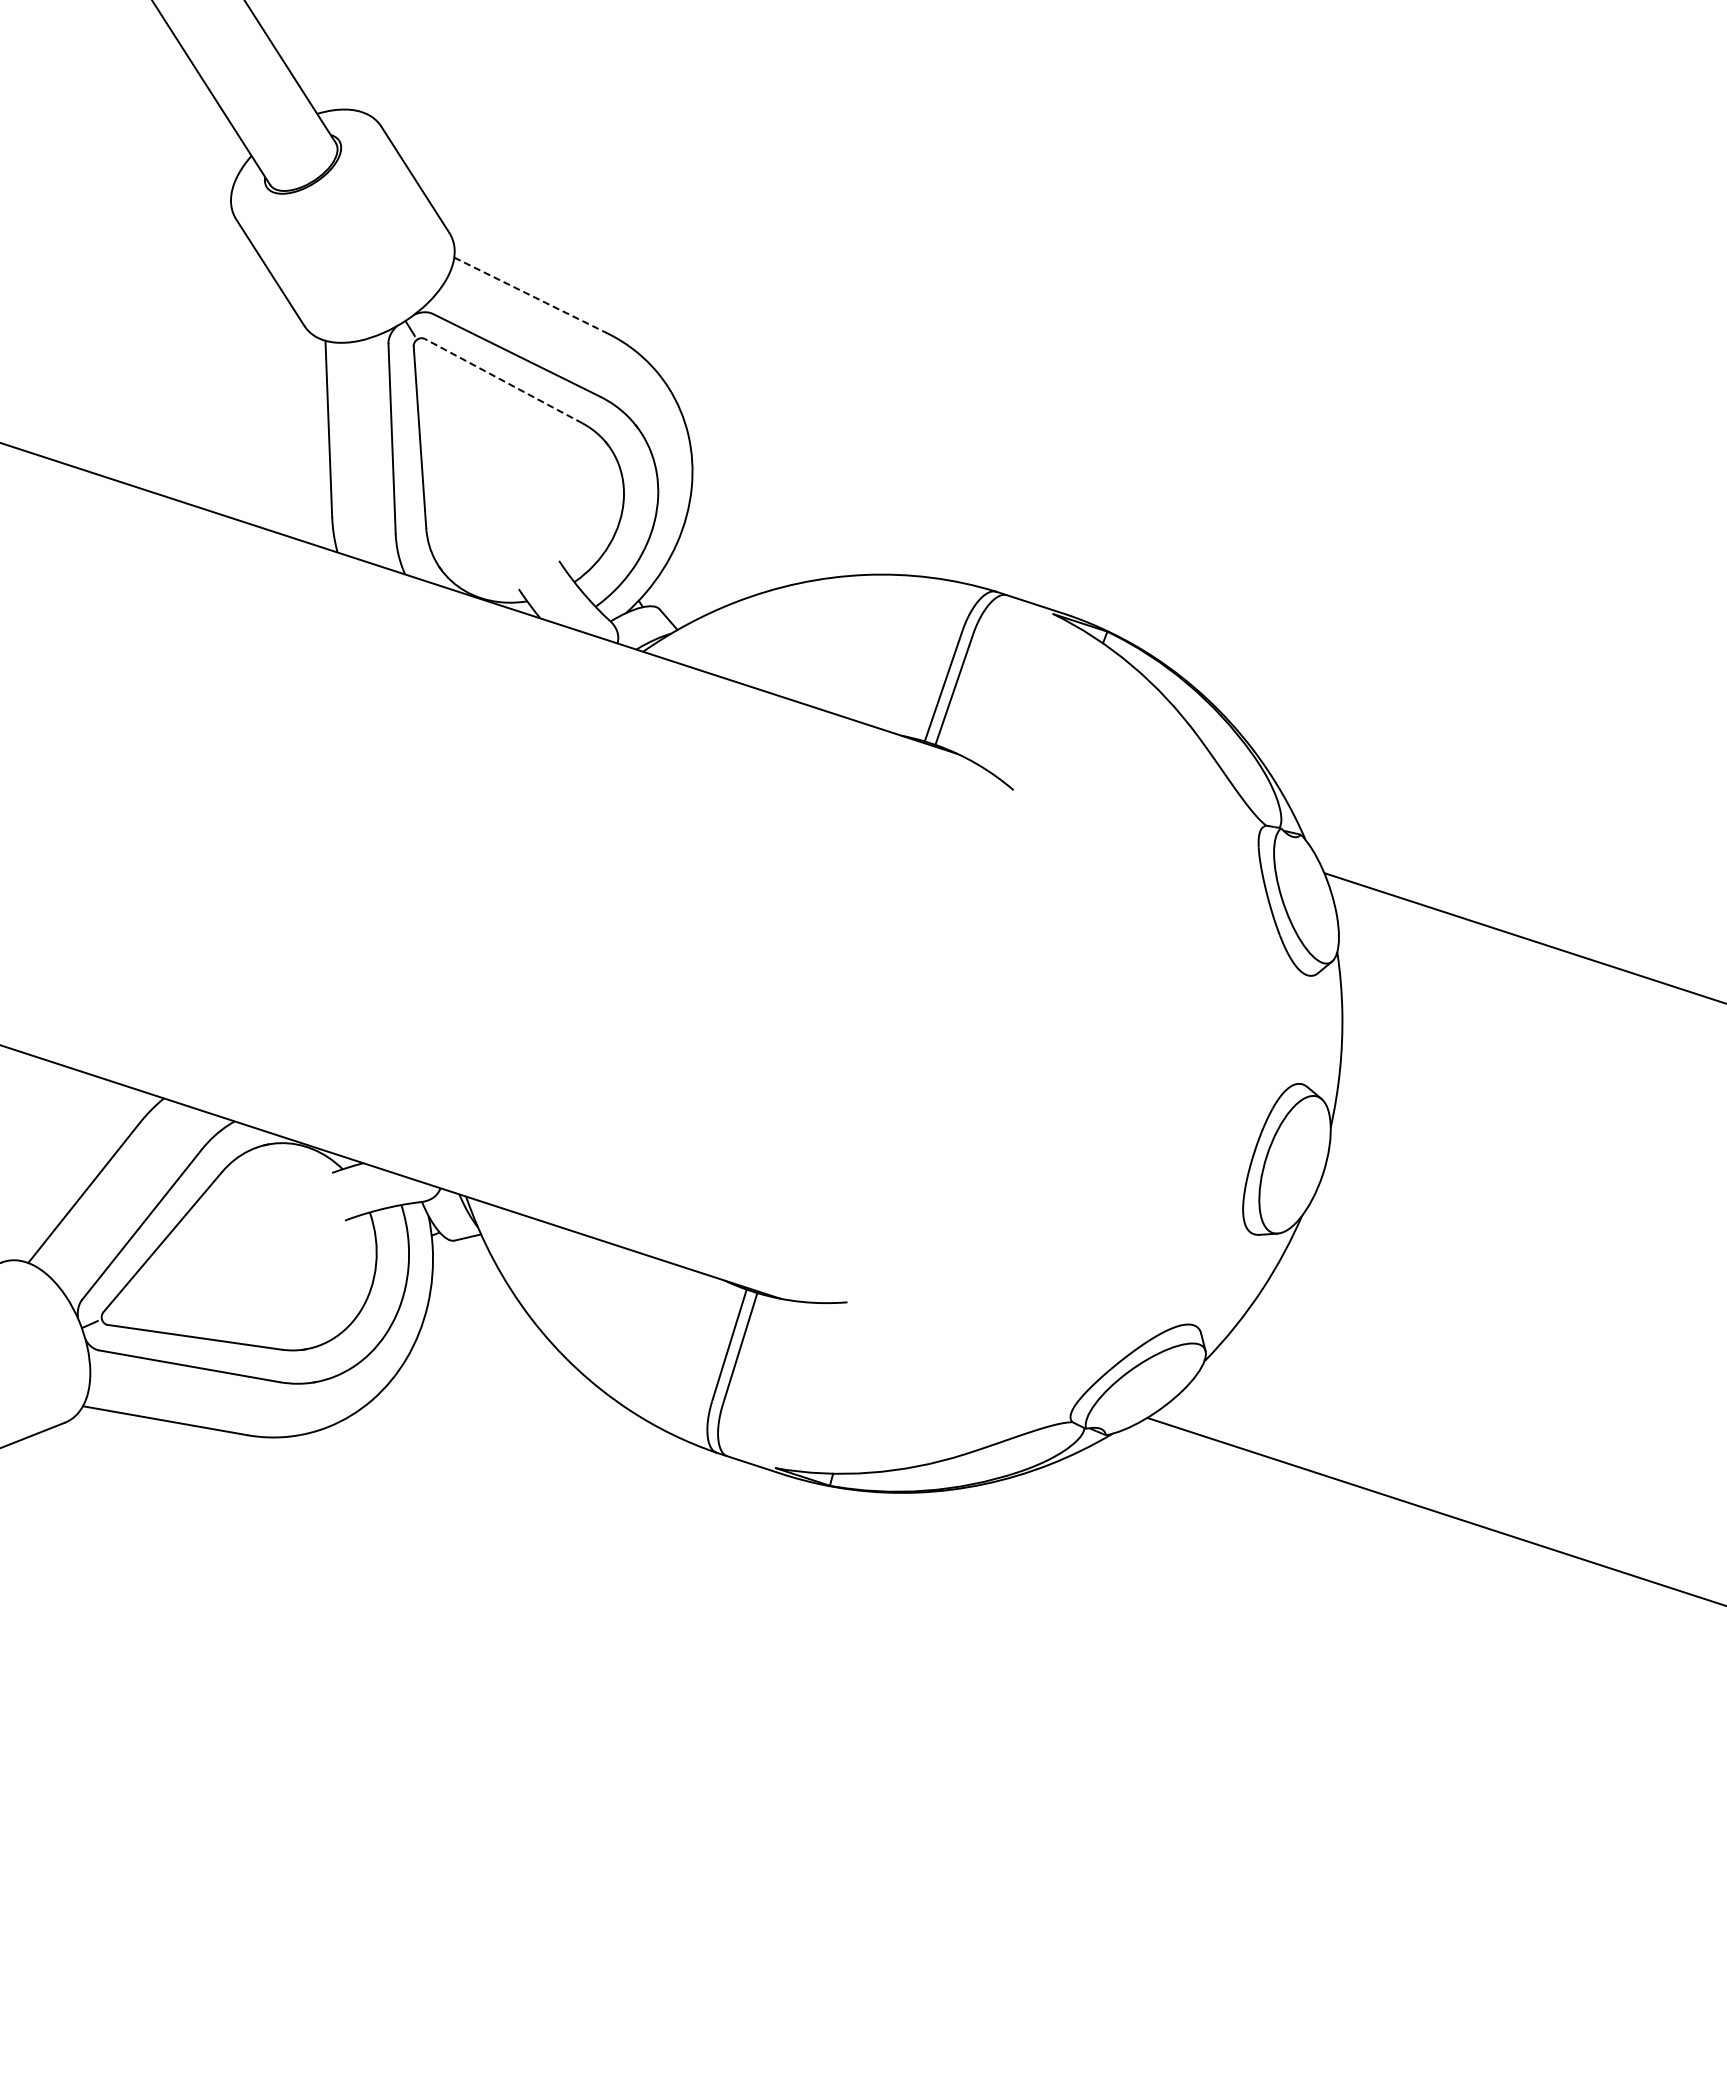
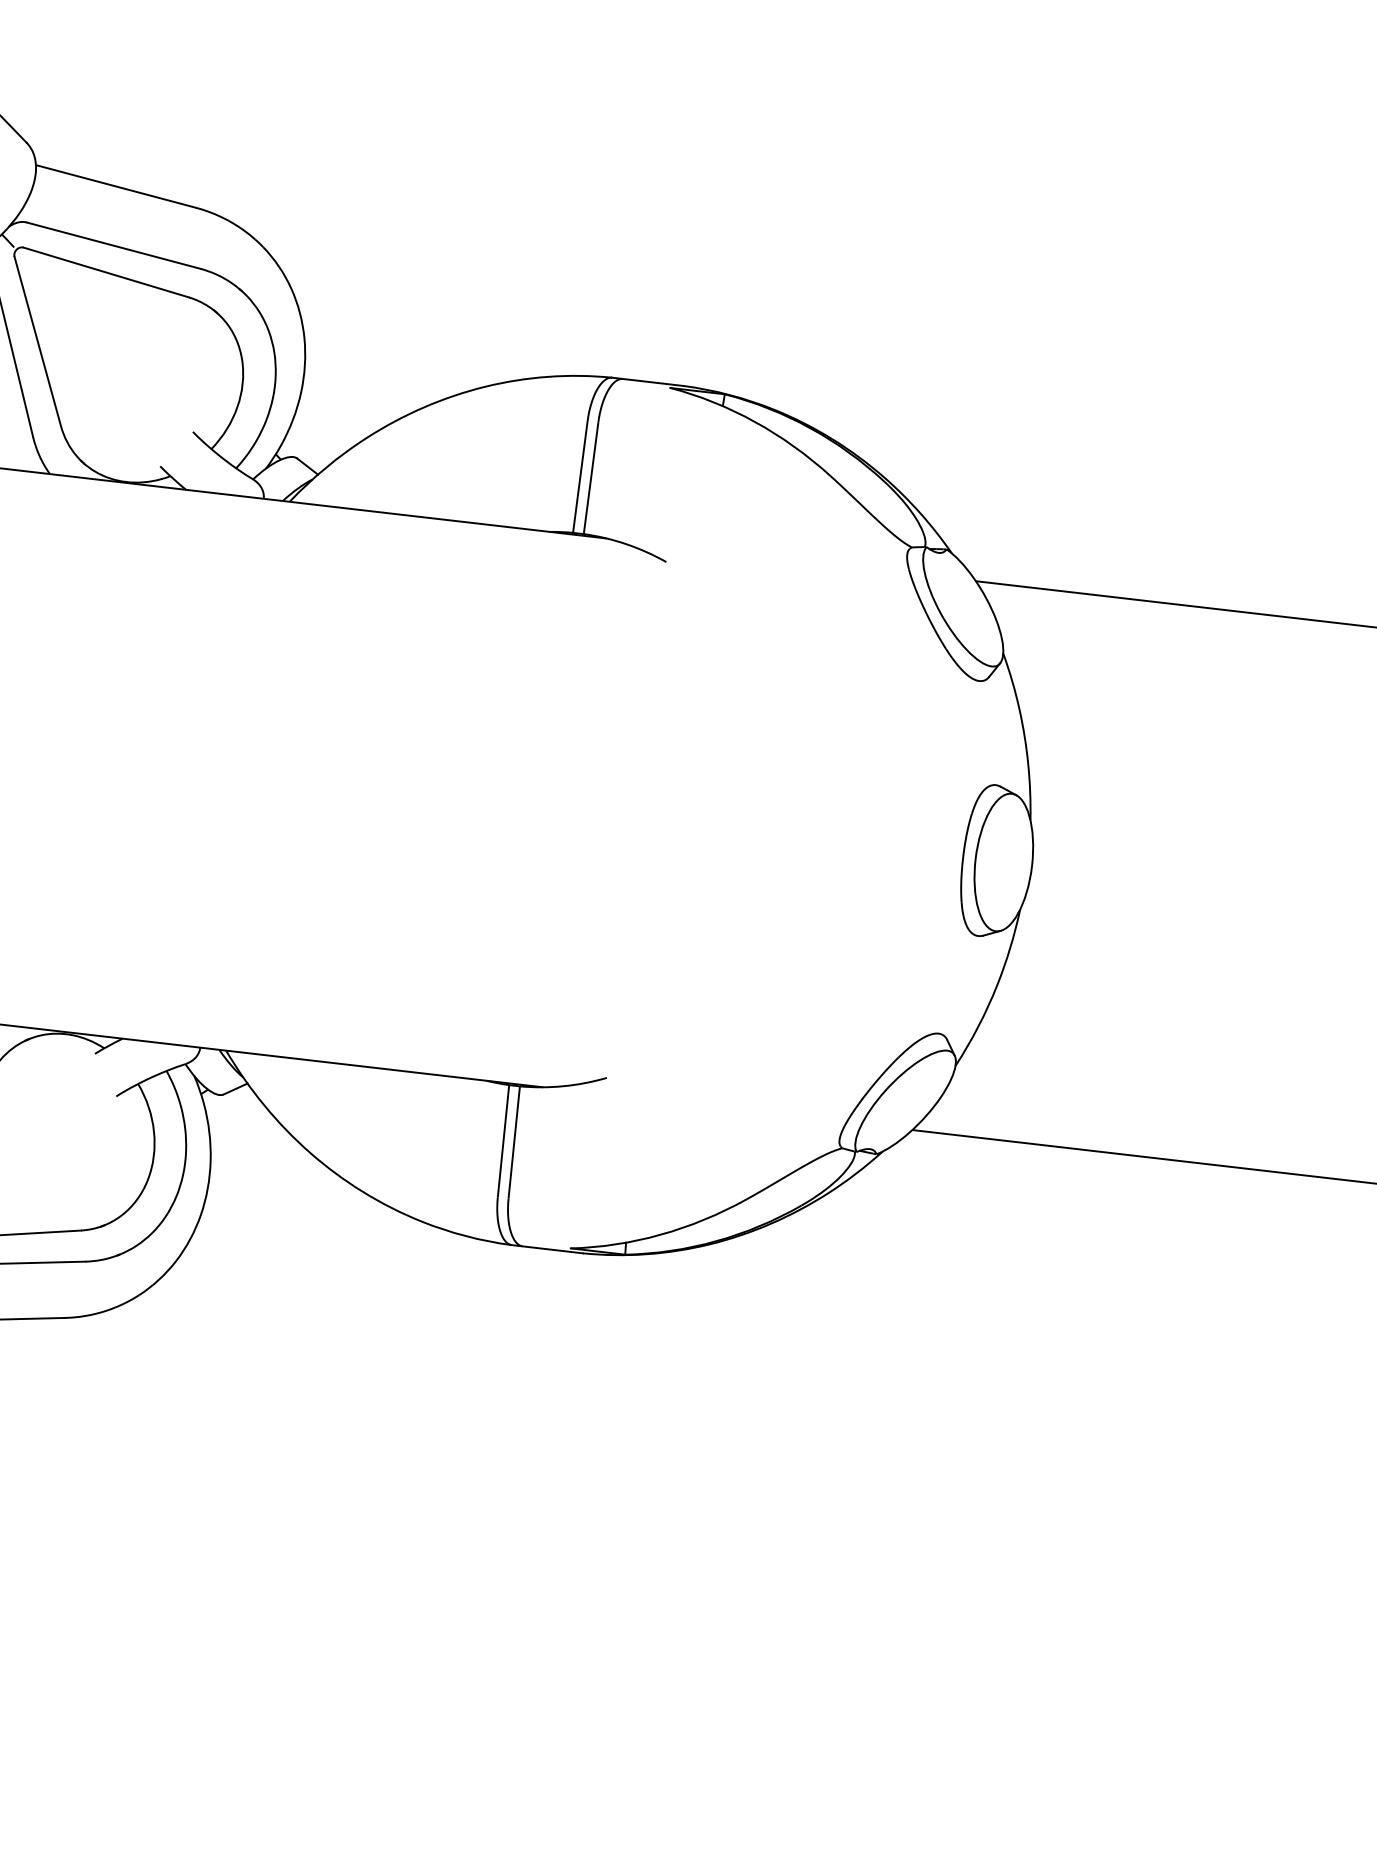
line: (531, 295) -> (116, 186), dashed -> solid
line: (503, 380) -> (105, 271), dashed -> solid

